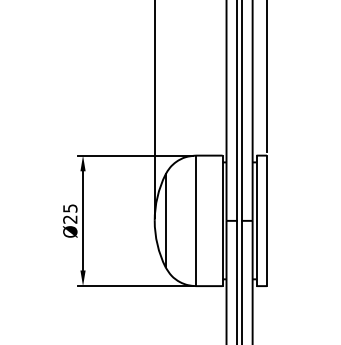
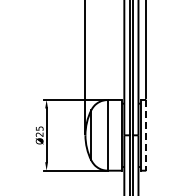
line: (267, 221) -> (146, 135), solid -> dashed

